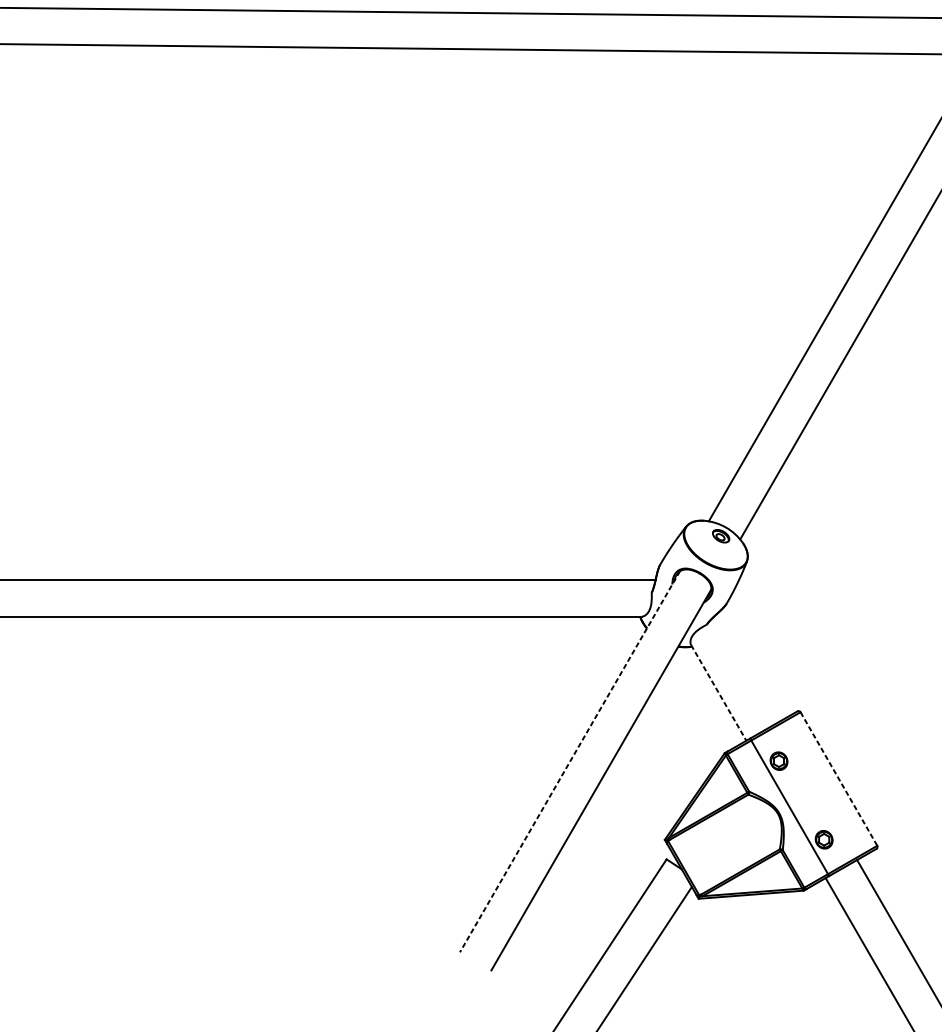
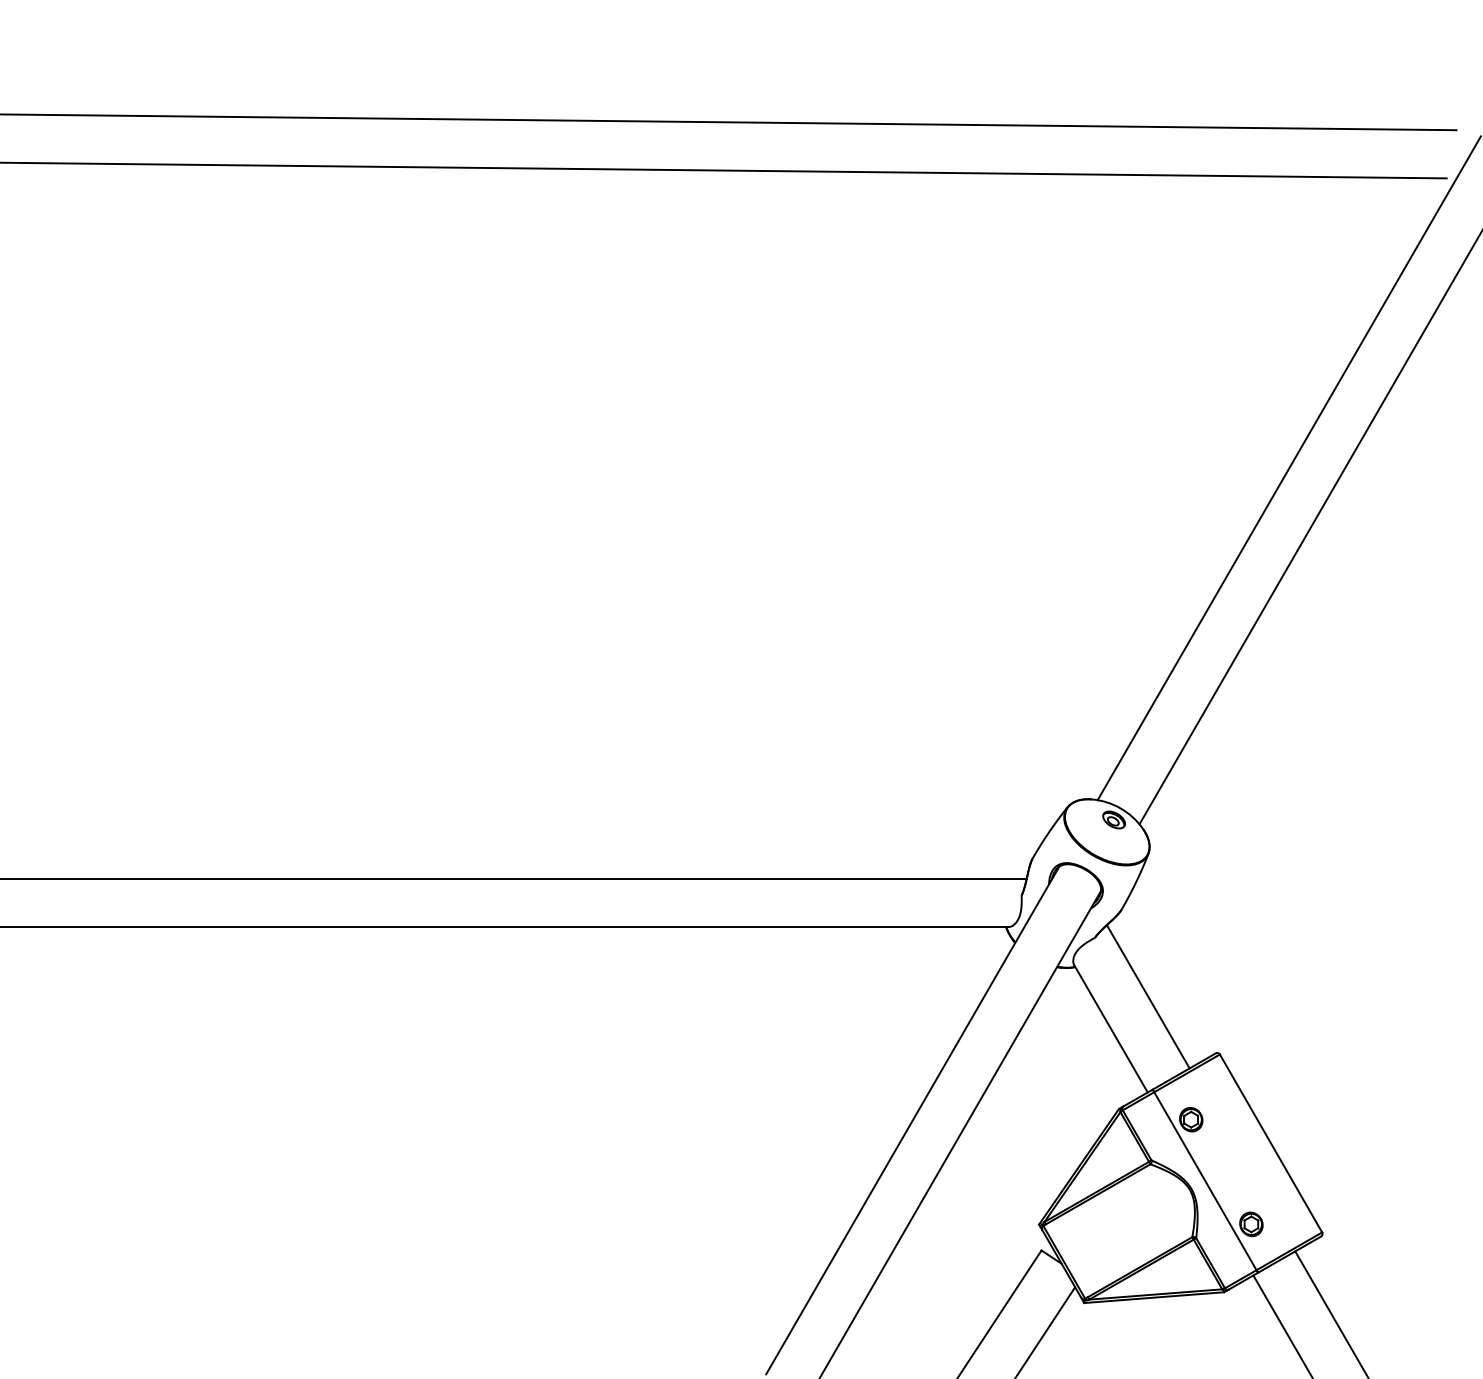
line: (746, 668) -> (1147, 996), added
line: (718, 692) -> (1110, 1028), dashed -> solid
line: (569, 761) -> (912, 1120), dashed -> solid
line: (839, 779) -> (1271, 1143), dashed -> solid

